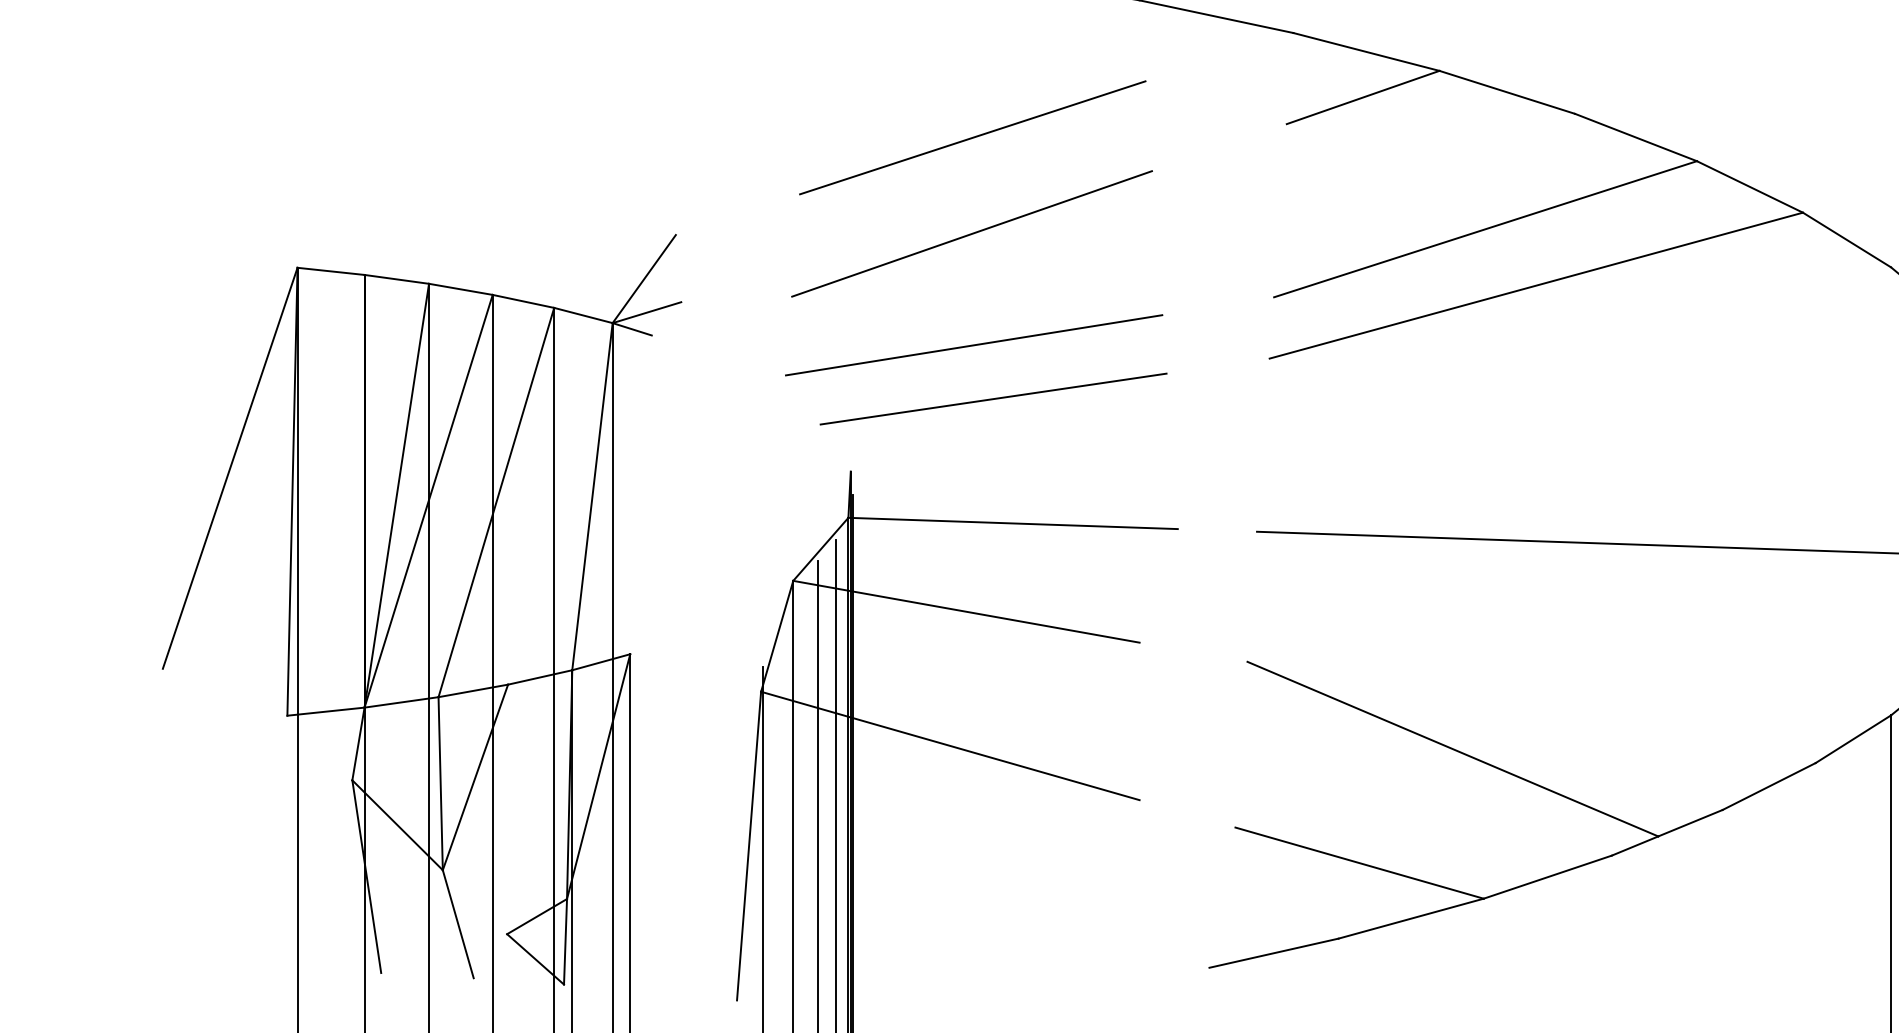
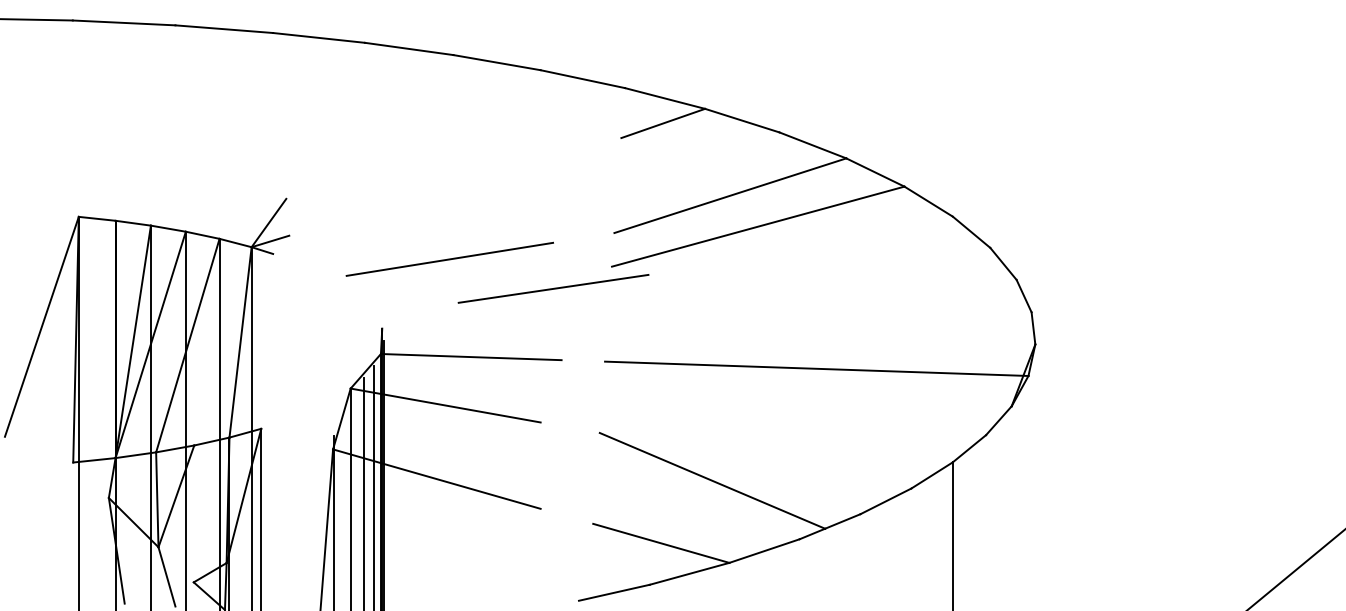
line: (971, 137) -> (448, 145), removed
line: (971, 232) -> (448, 197), removed
line: (993, 398) -> (553, 288), moved

